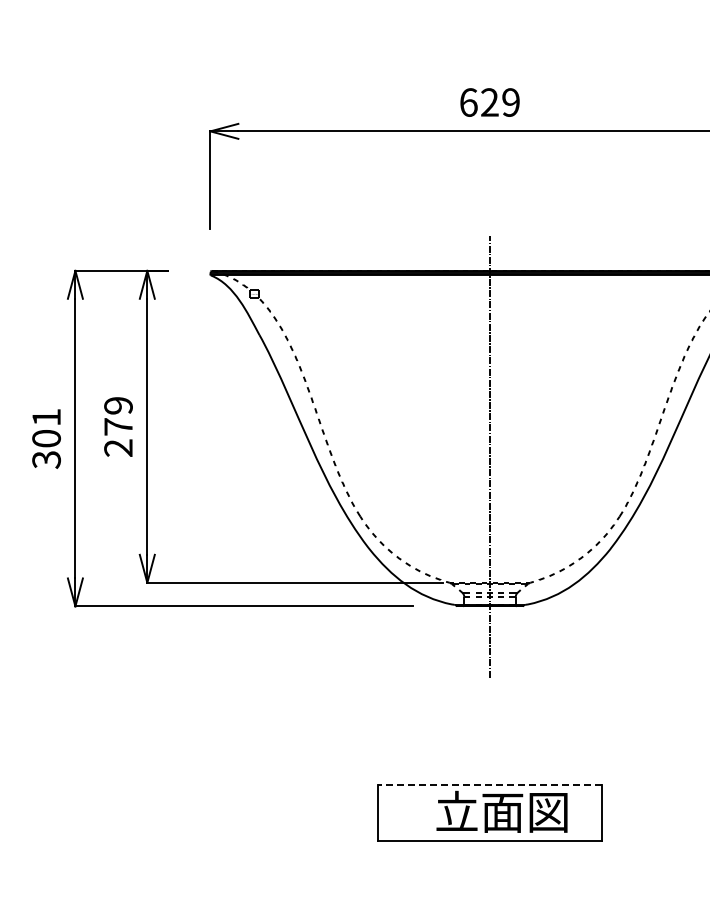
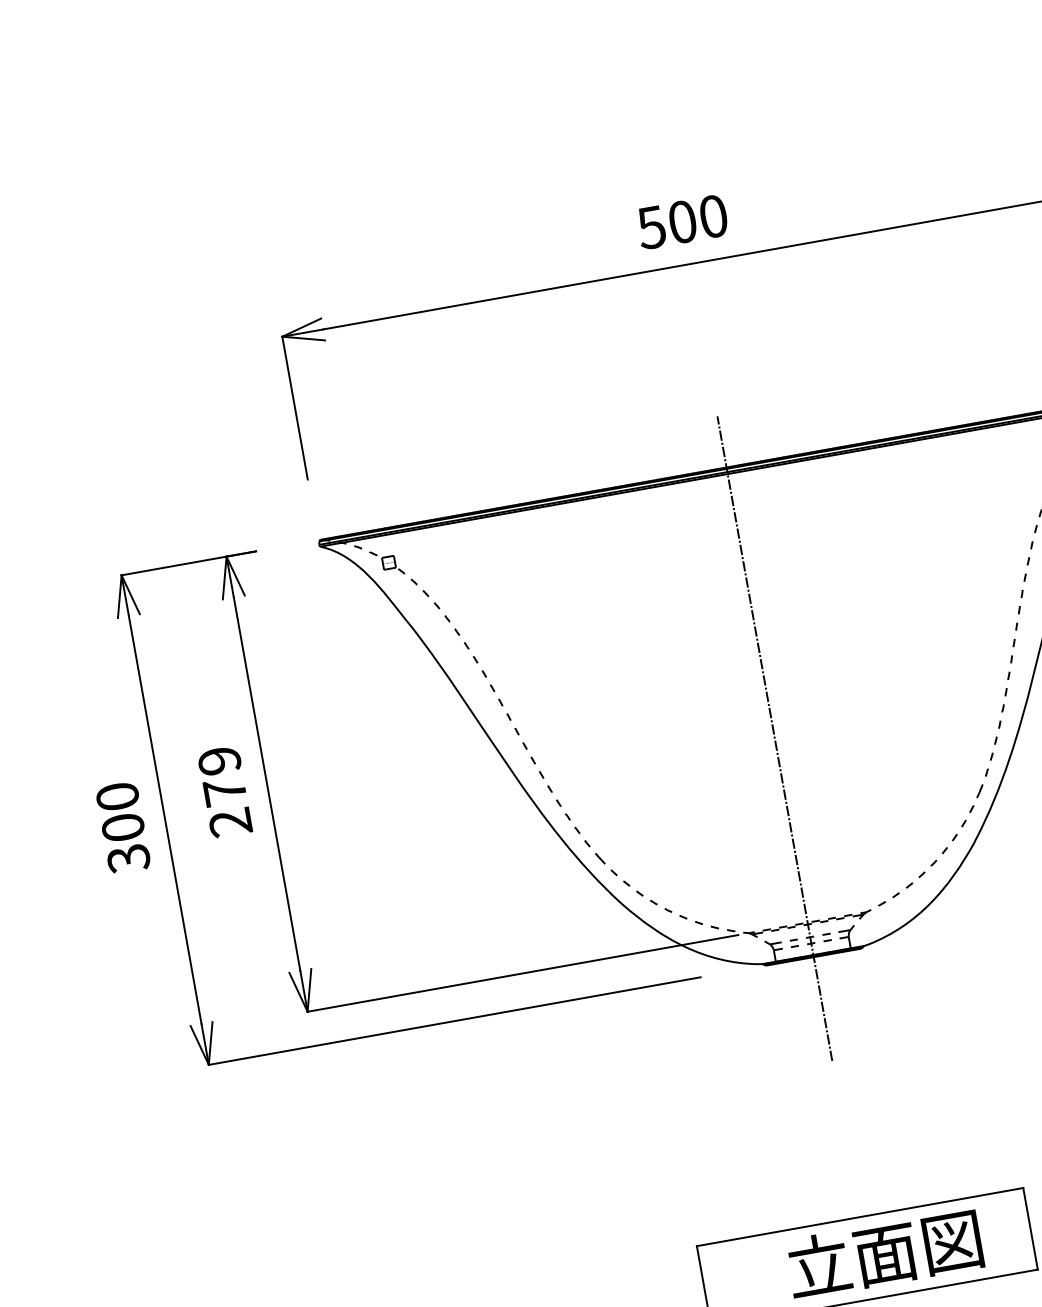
text: (489, 102) -> (682, 222), 629 -> 500
text: (46, 417) -> (117, 796), 301 -> 300
line: (490, 784) -> (860, 1216), dashed -> solid

